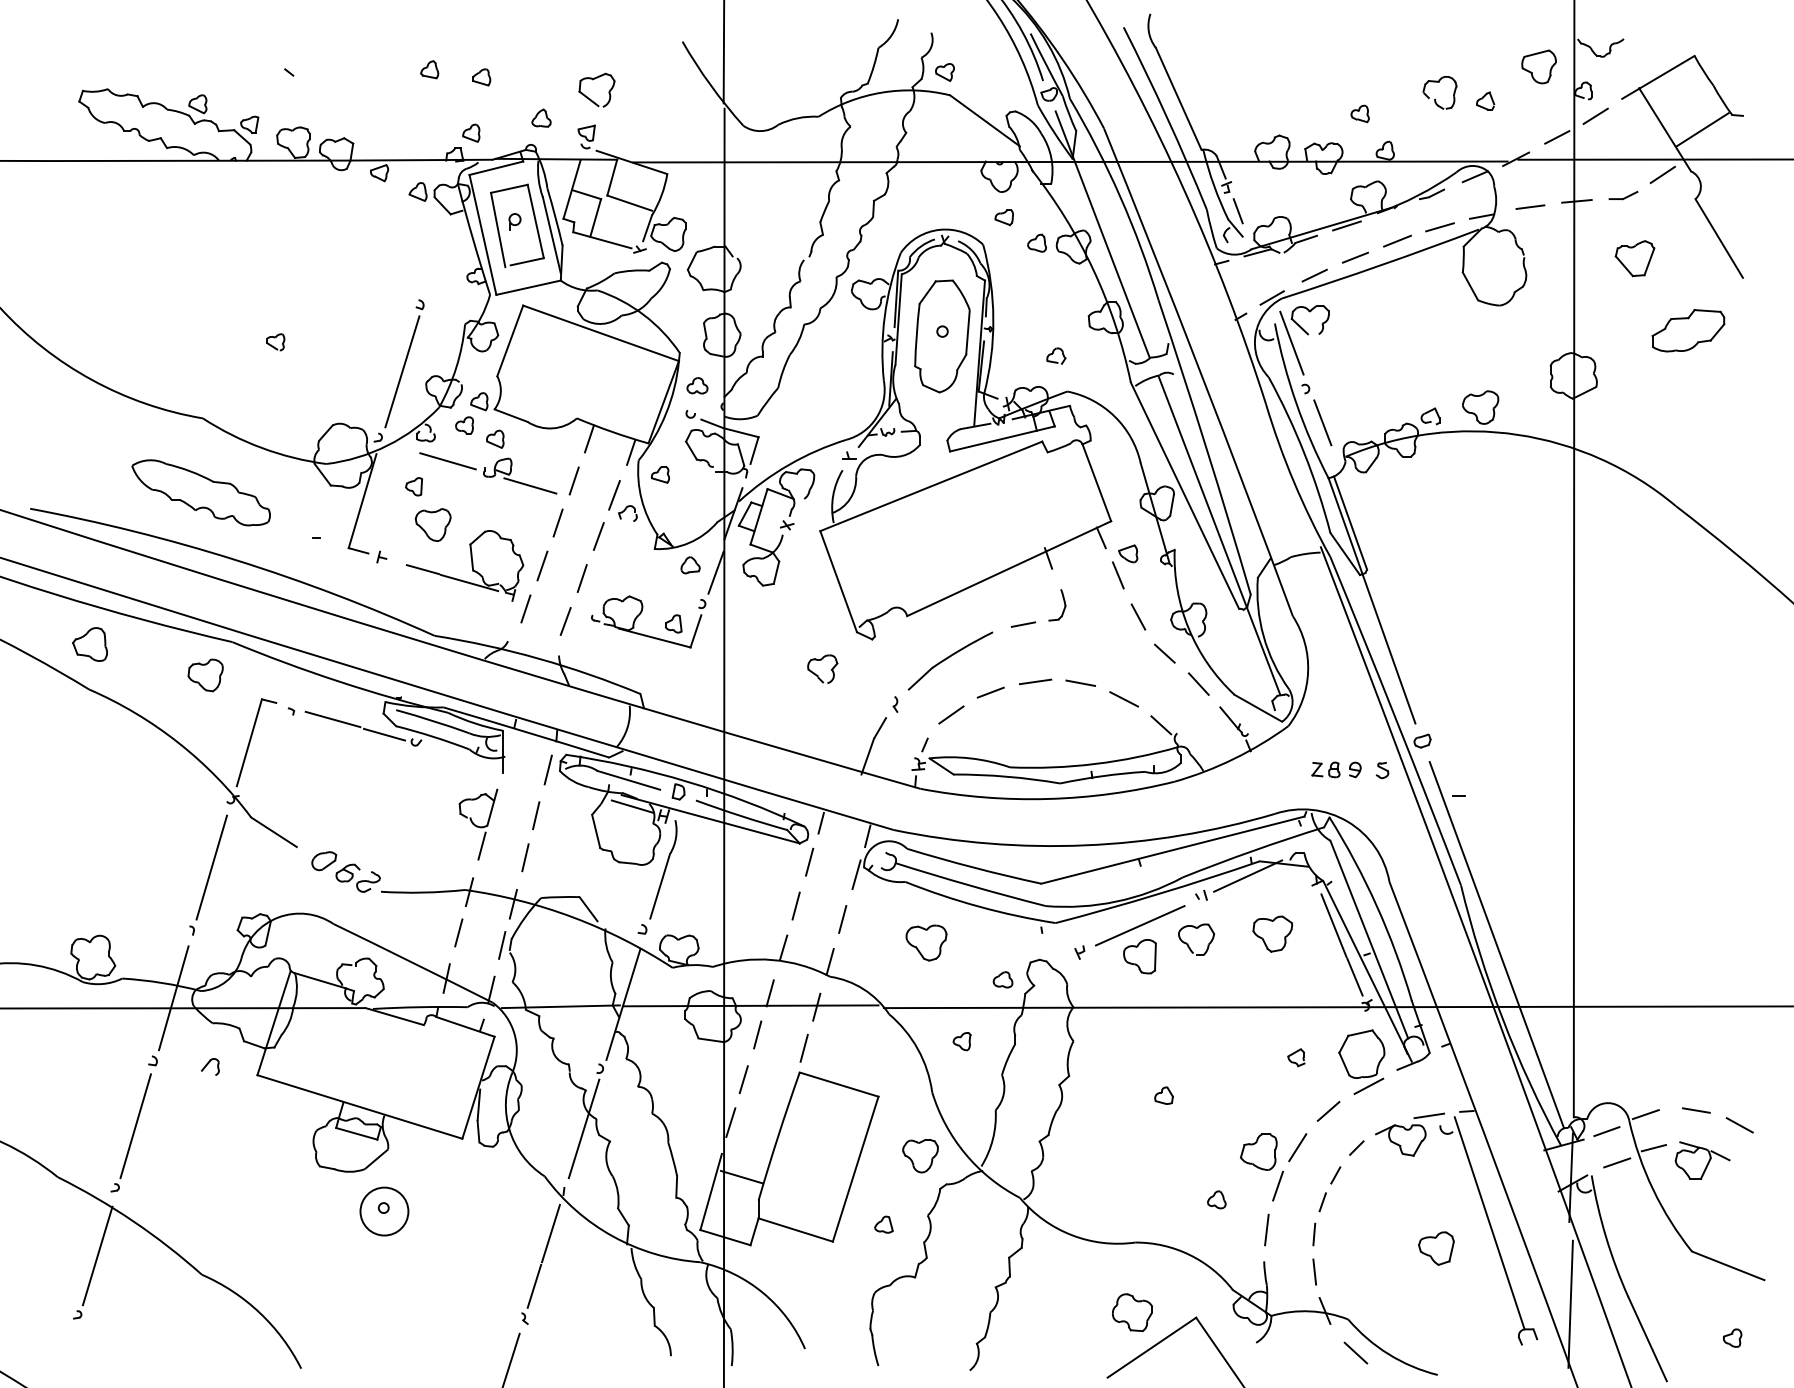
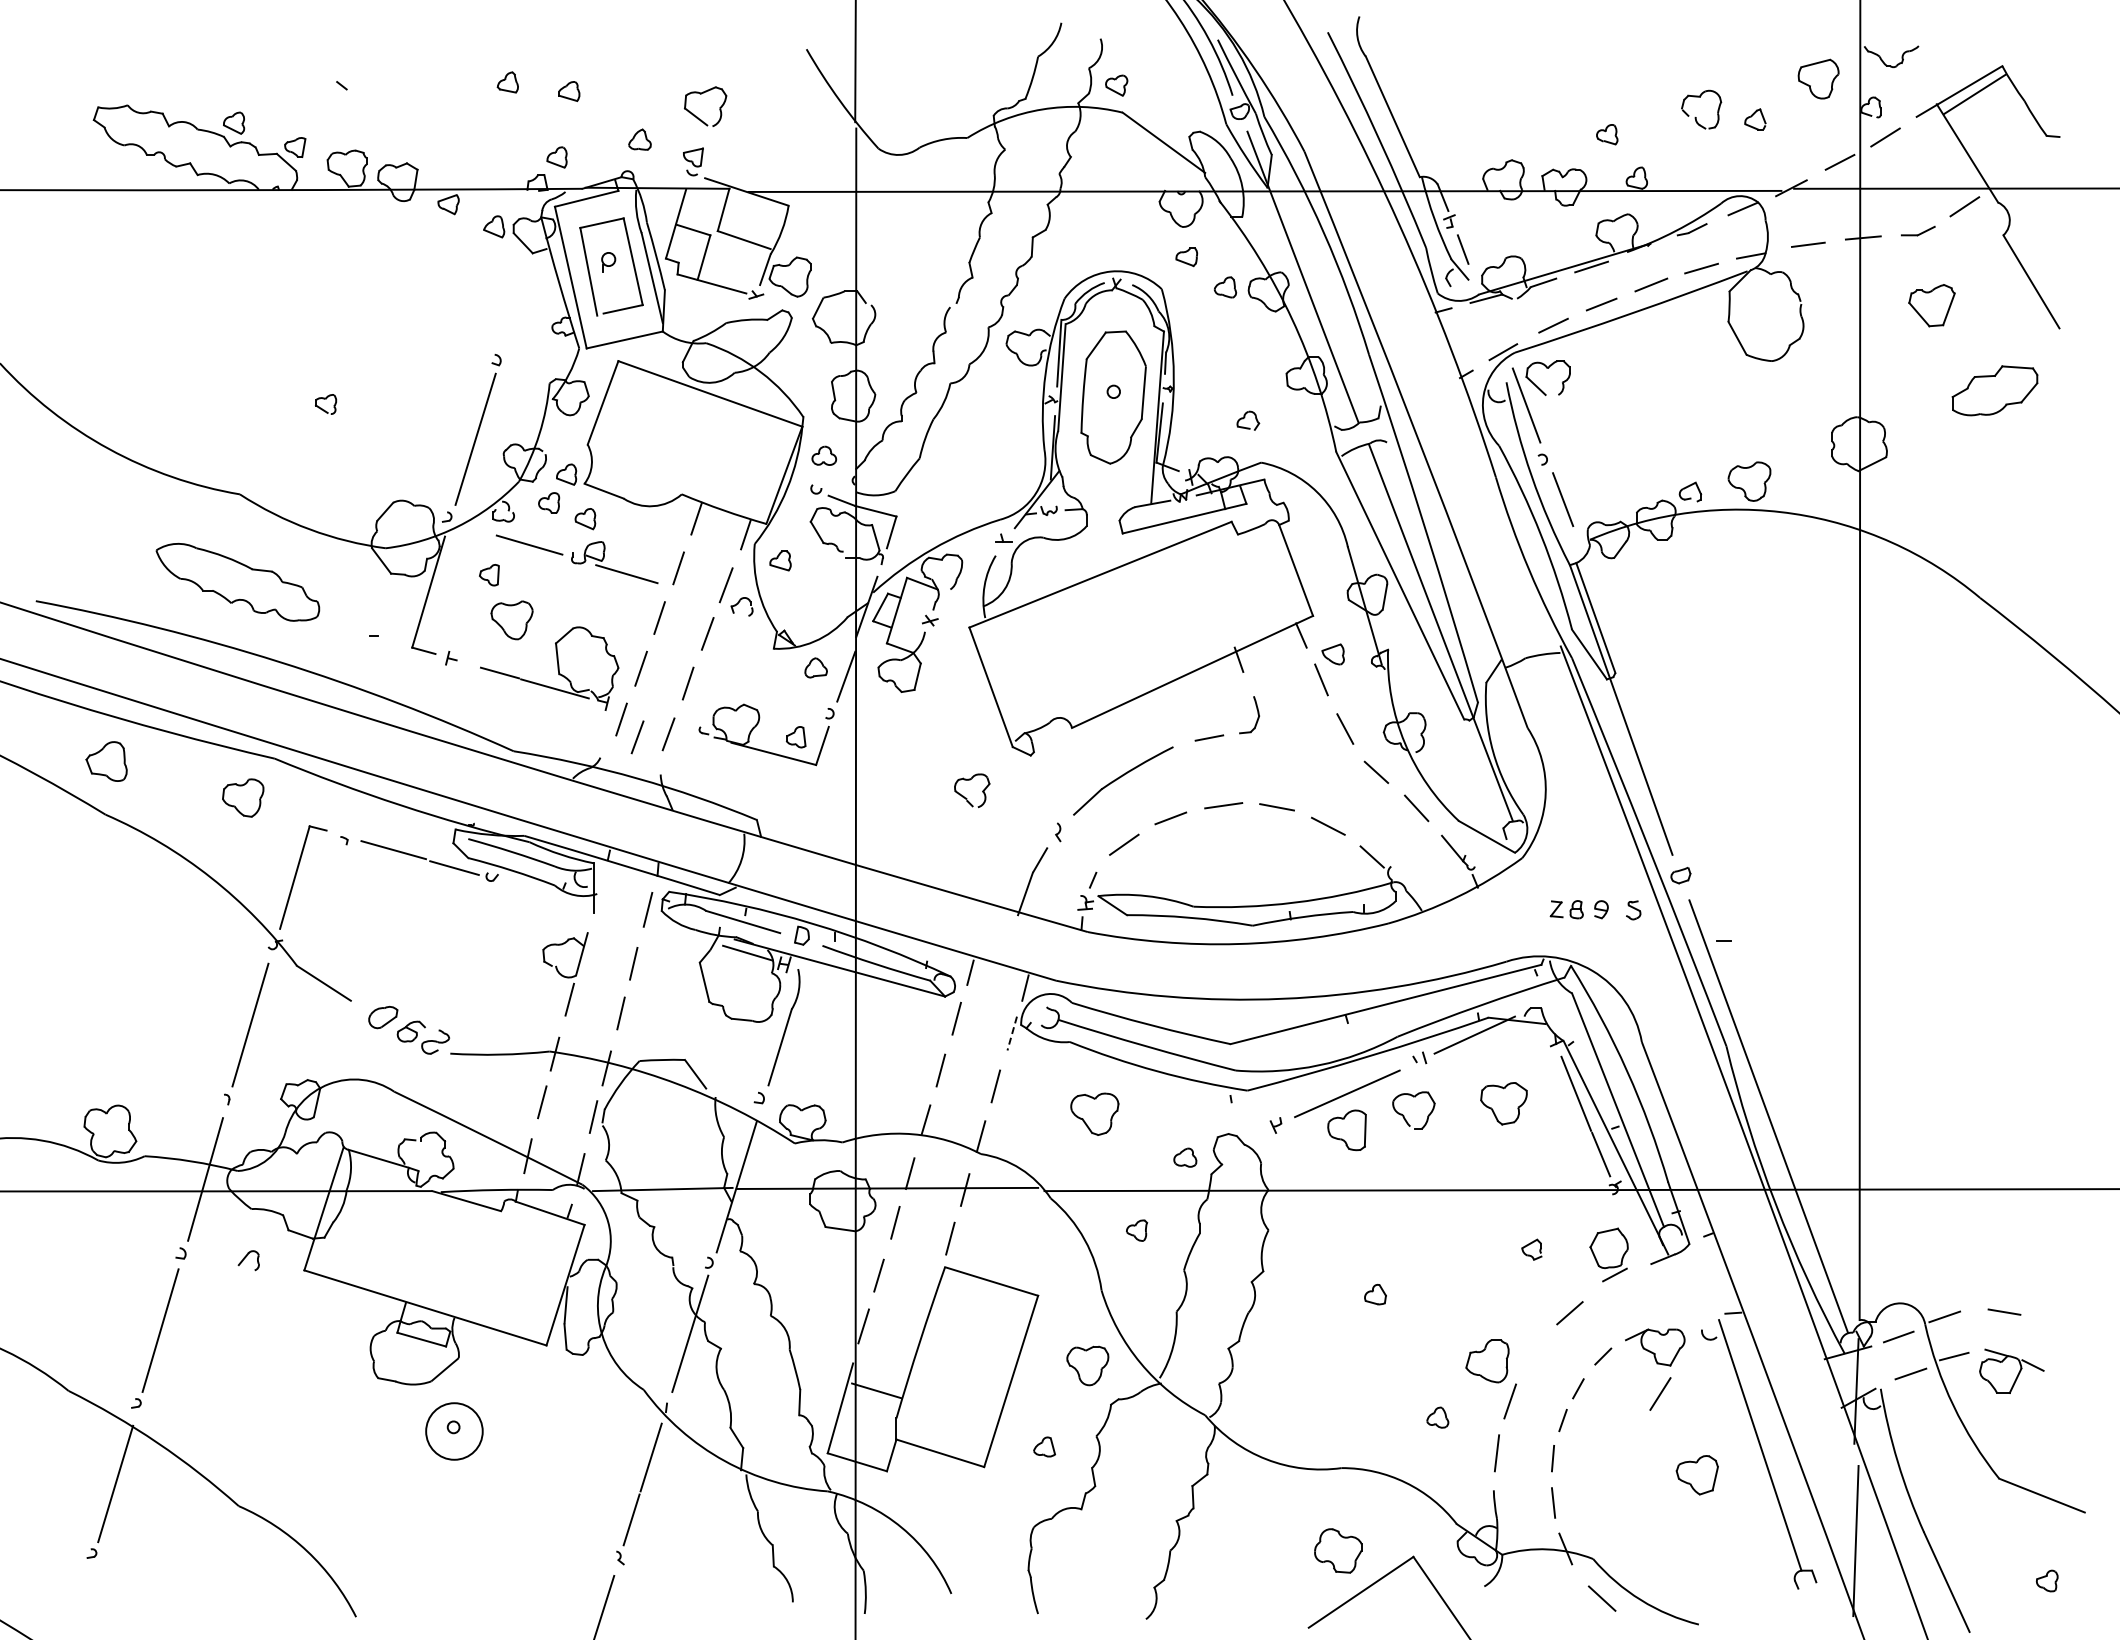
line: (1702, 129) -> (1974, 93), moved
line: (539, 624) -> (637, 737), added
line: (856, 874) -> (1012, 1033), solid -> dashed
part: (1361, 1061) -> (1608, 1254), size x0.7
line: (1428, 1115) -> (1688, 1318), removed
line: (1739, 1125) -> (2055, 1329), removed
line: (1297, 1147) -> (1660, 1393), moved

